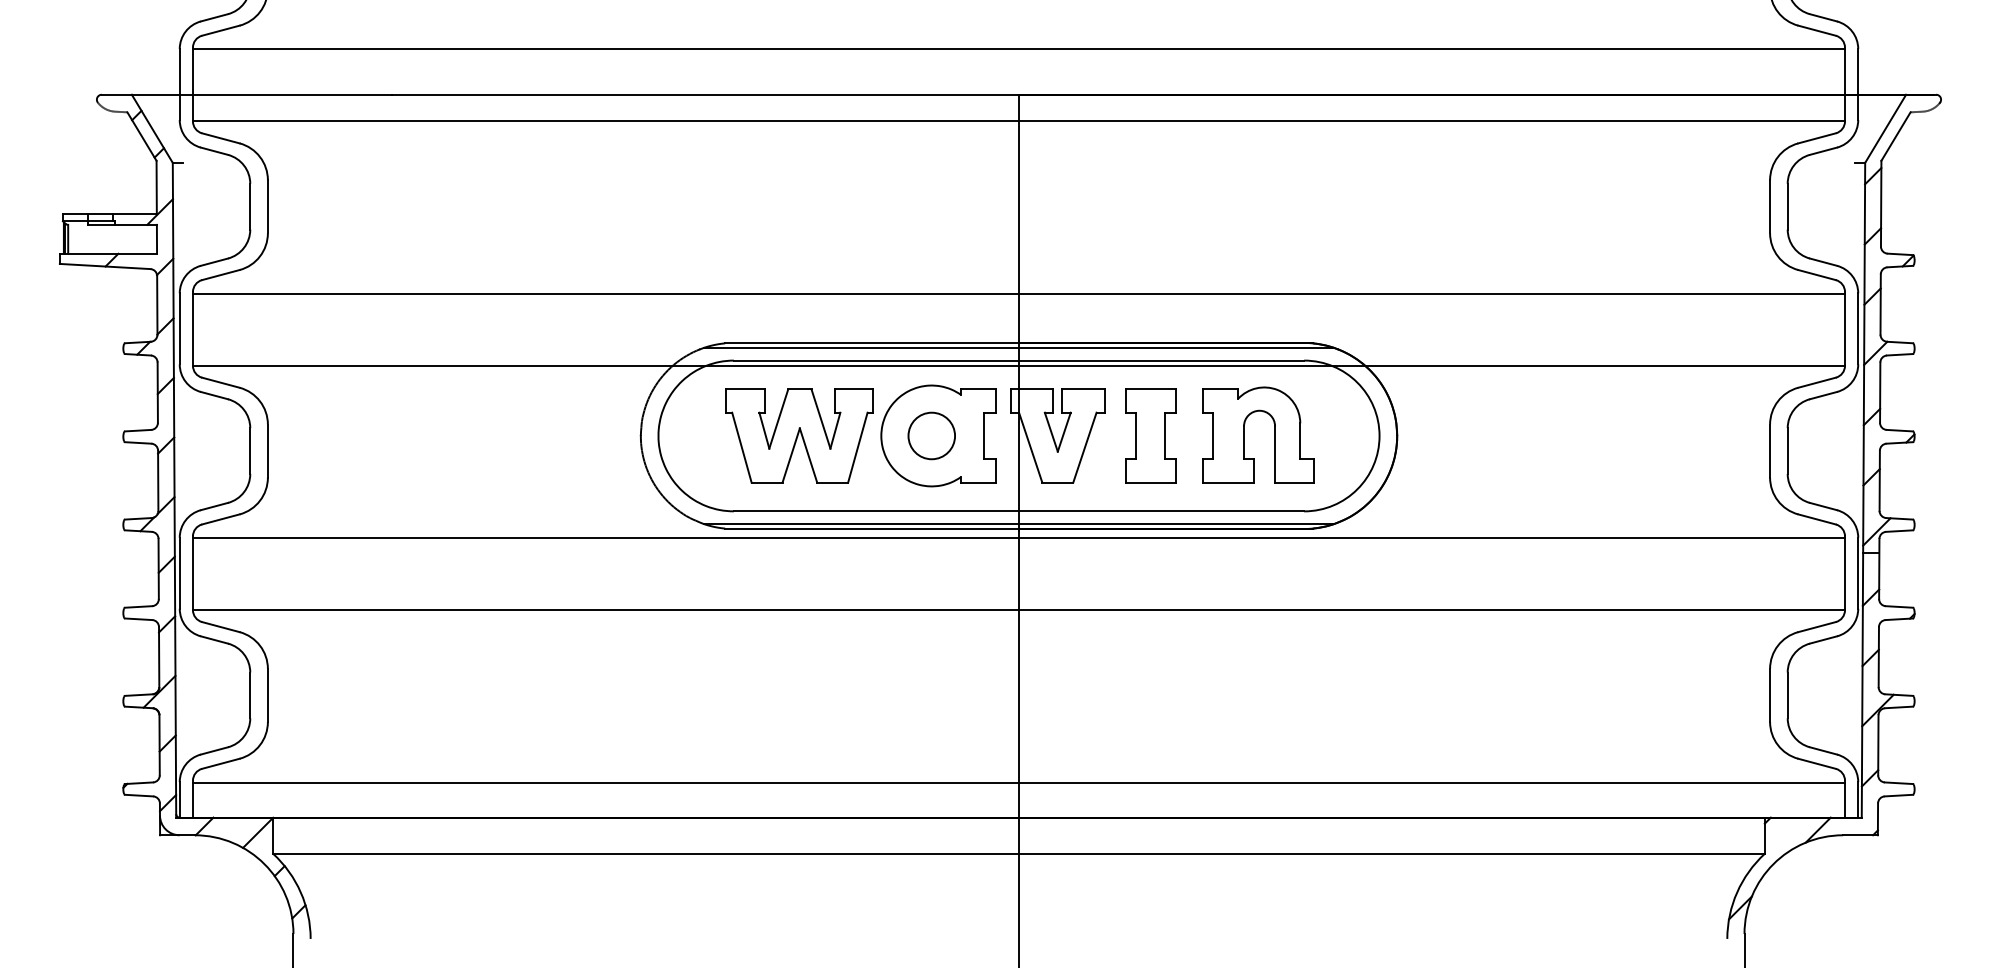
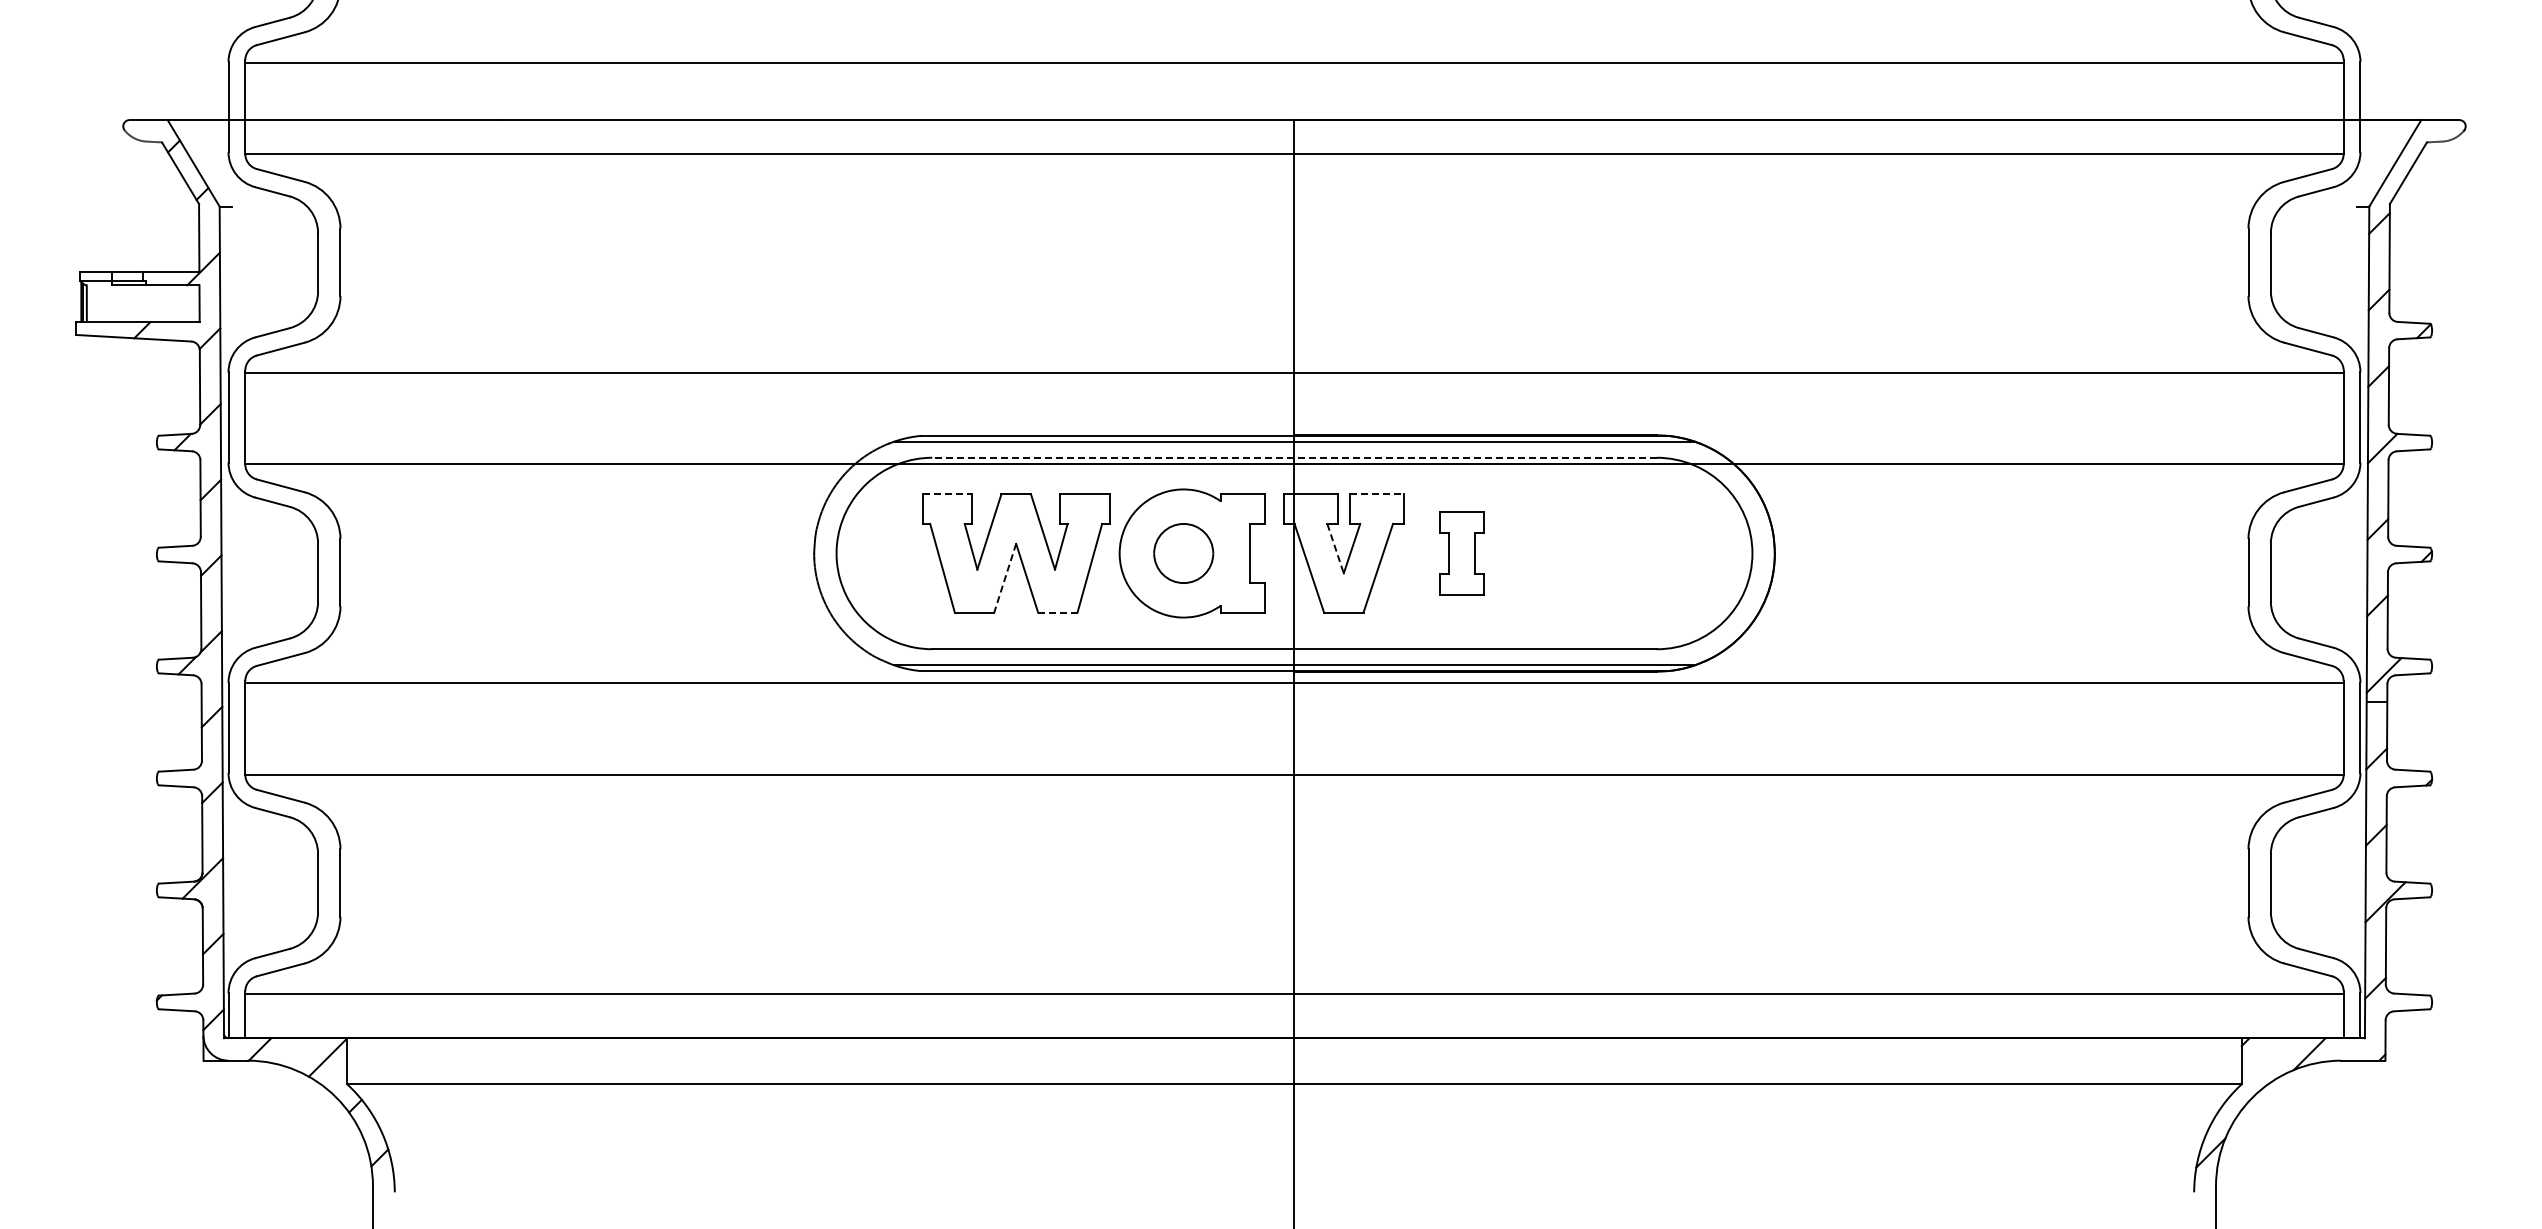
line: (1019, 360) -> (1294, 457), solid -> dashed
line: (745, 389) -> (947, 494), solid -> dashed
line: (1084, 389) -> (1377, 494), solid -> dashed
line: (1051, 432) -> (1335, 549), solid -> dashed
part: (1150, 435) -> (1461, 553), size x0.7
part: (1244, 435) -> (1580, 552), removed
line: (791, 455) -> (1005, 578), solid -> dashed
line: (832, 482) -> (1057, 612), solid -> dashed

